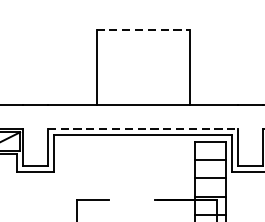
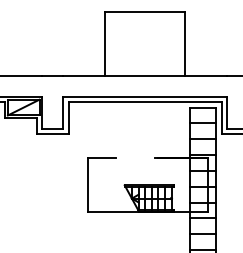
line: (143, 29) -> (145, 11), dashed -> solid
line: (143, 129) -> (145, 97), dashed -> solid

